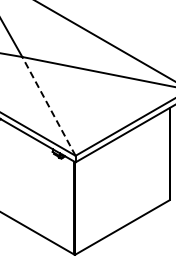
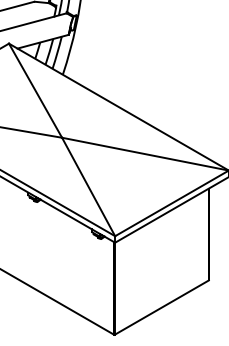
line: (48, 105) -> (88, 186), dashed -> solid

